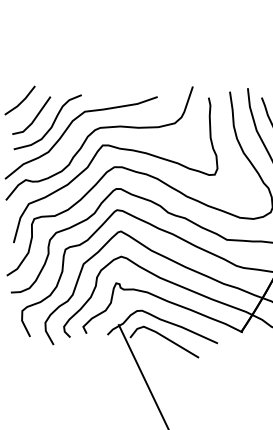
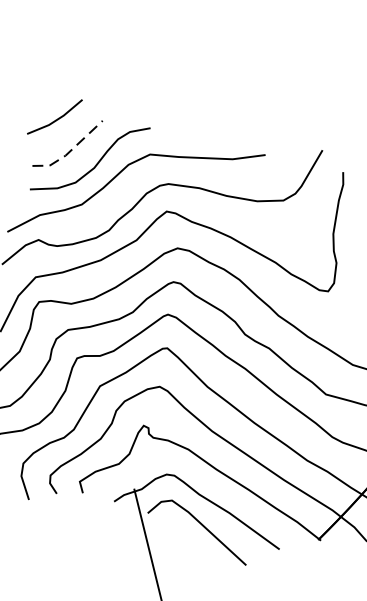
line: (33, 121) -> (68, 153), solid -> dashed

